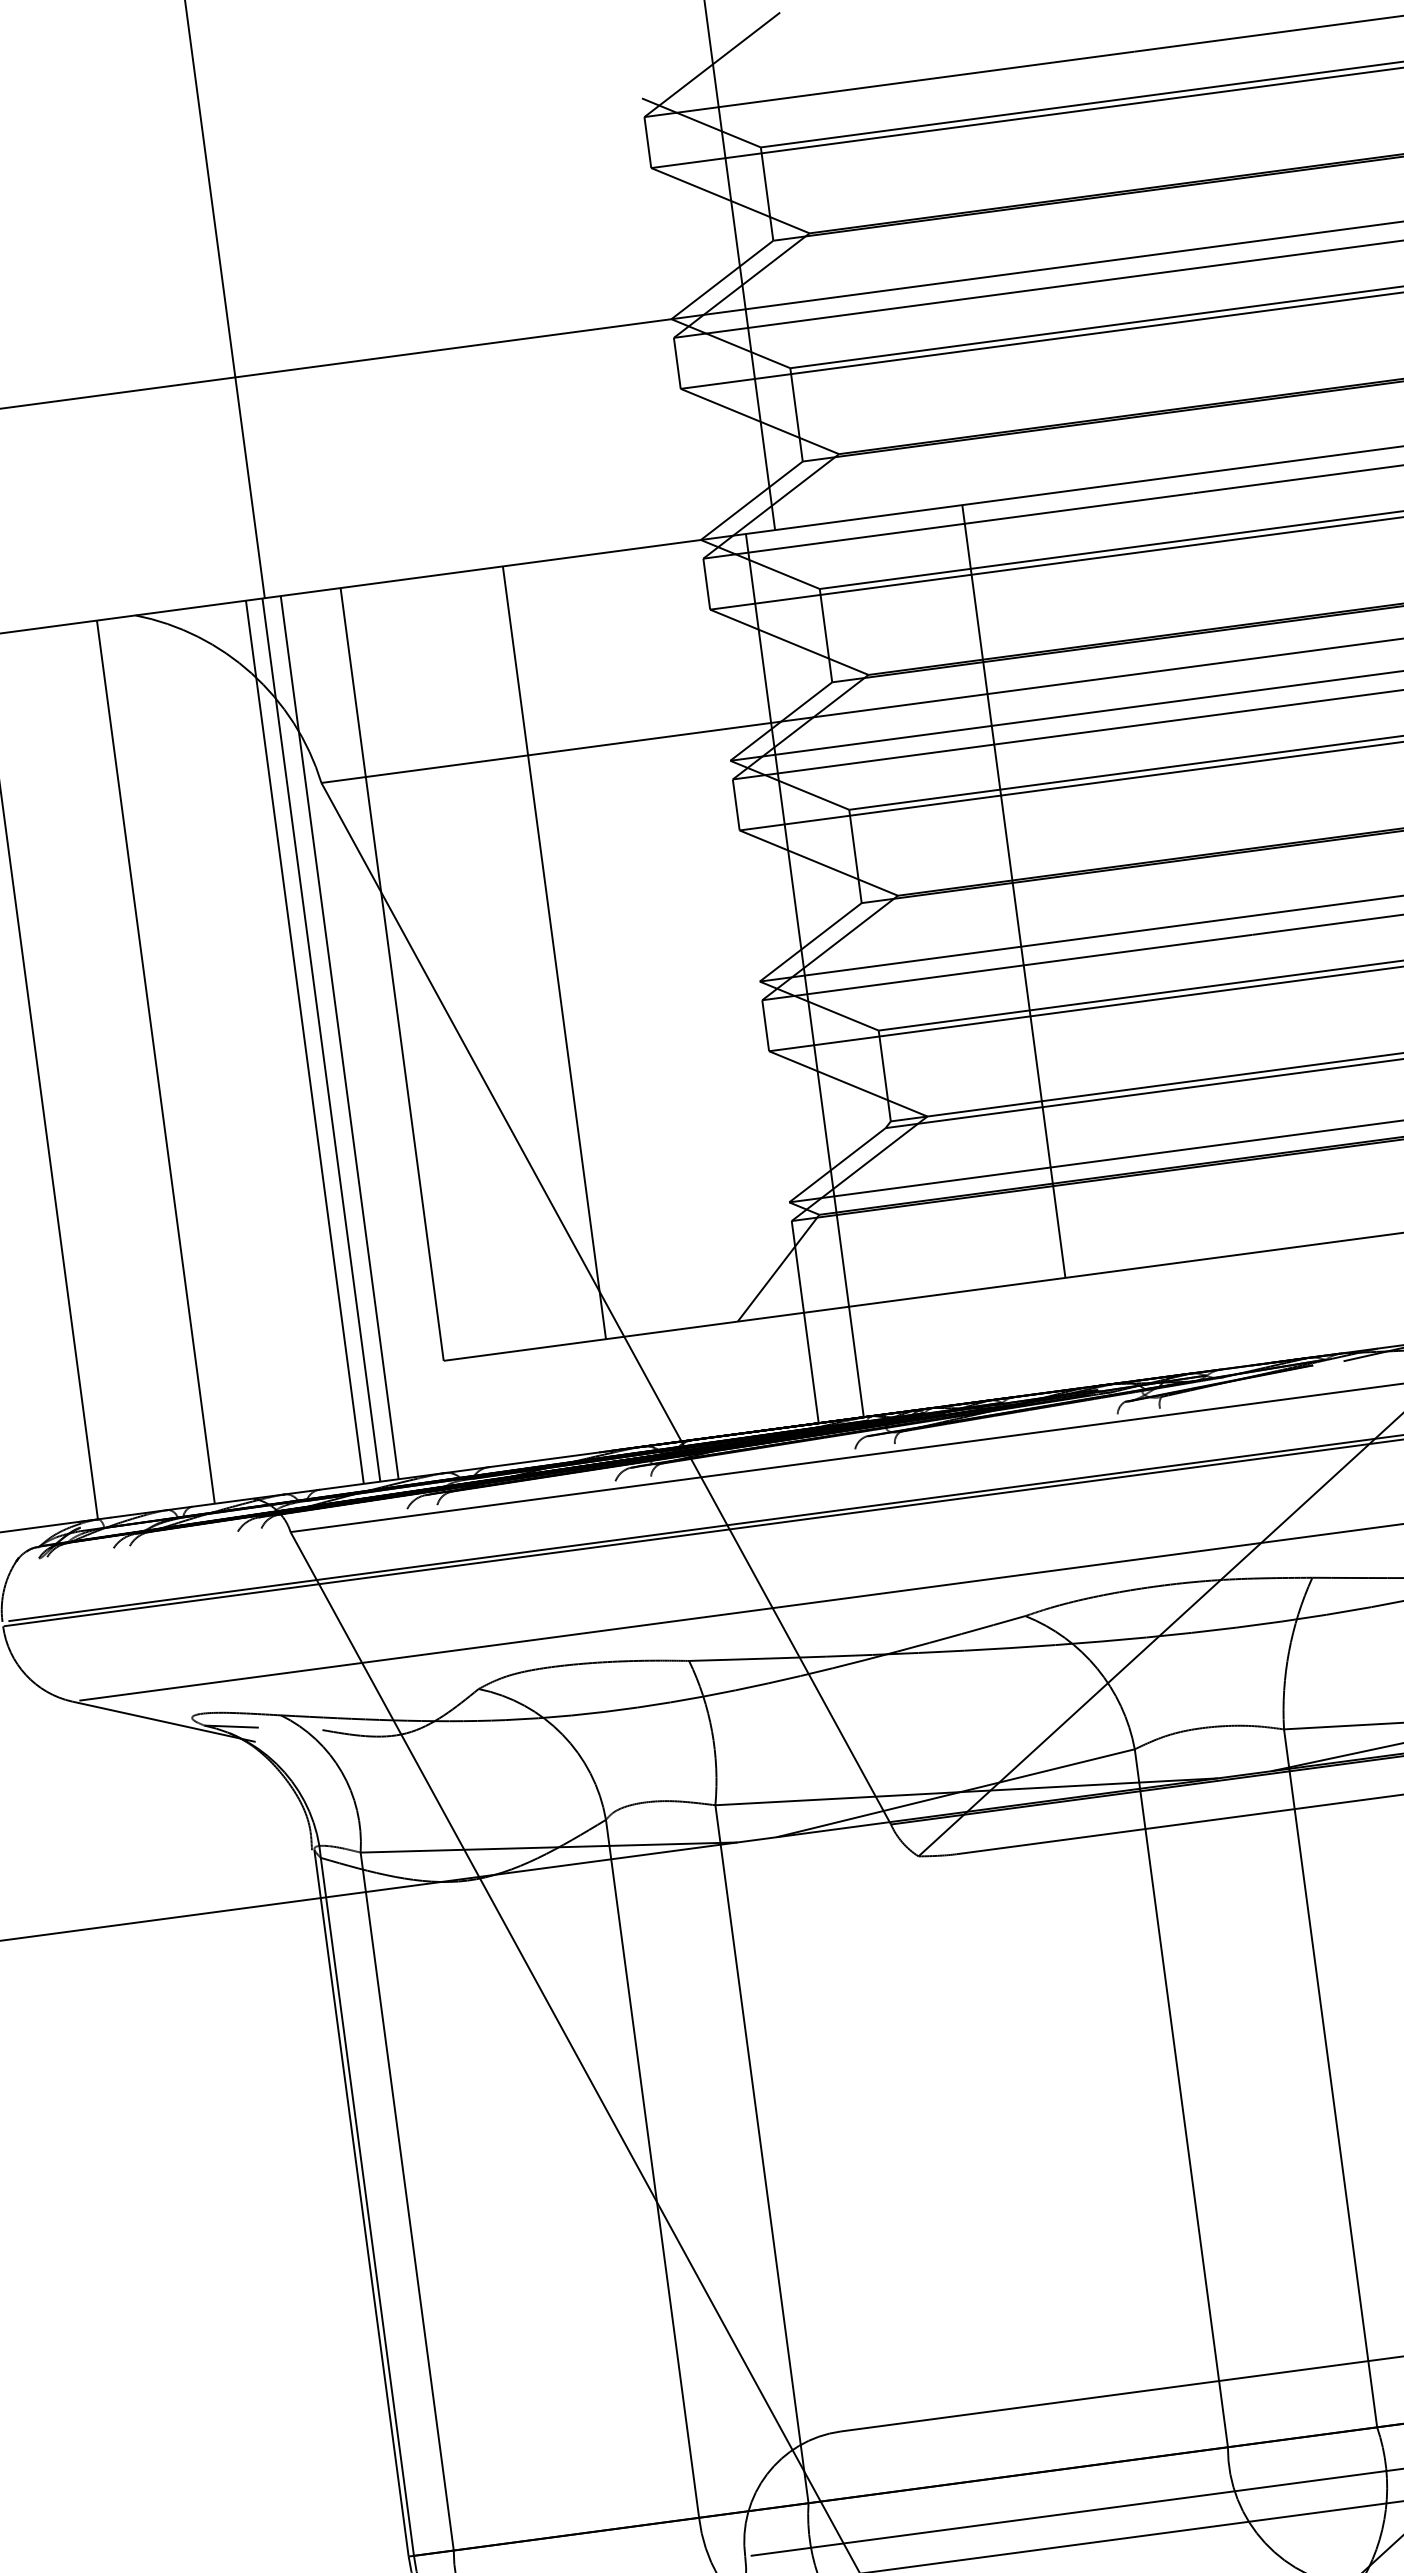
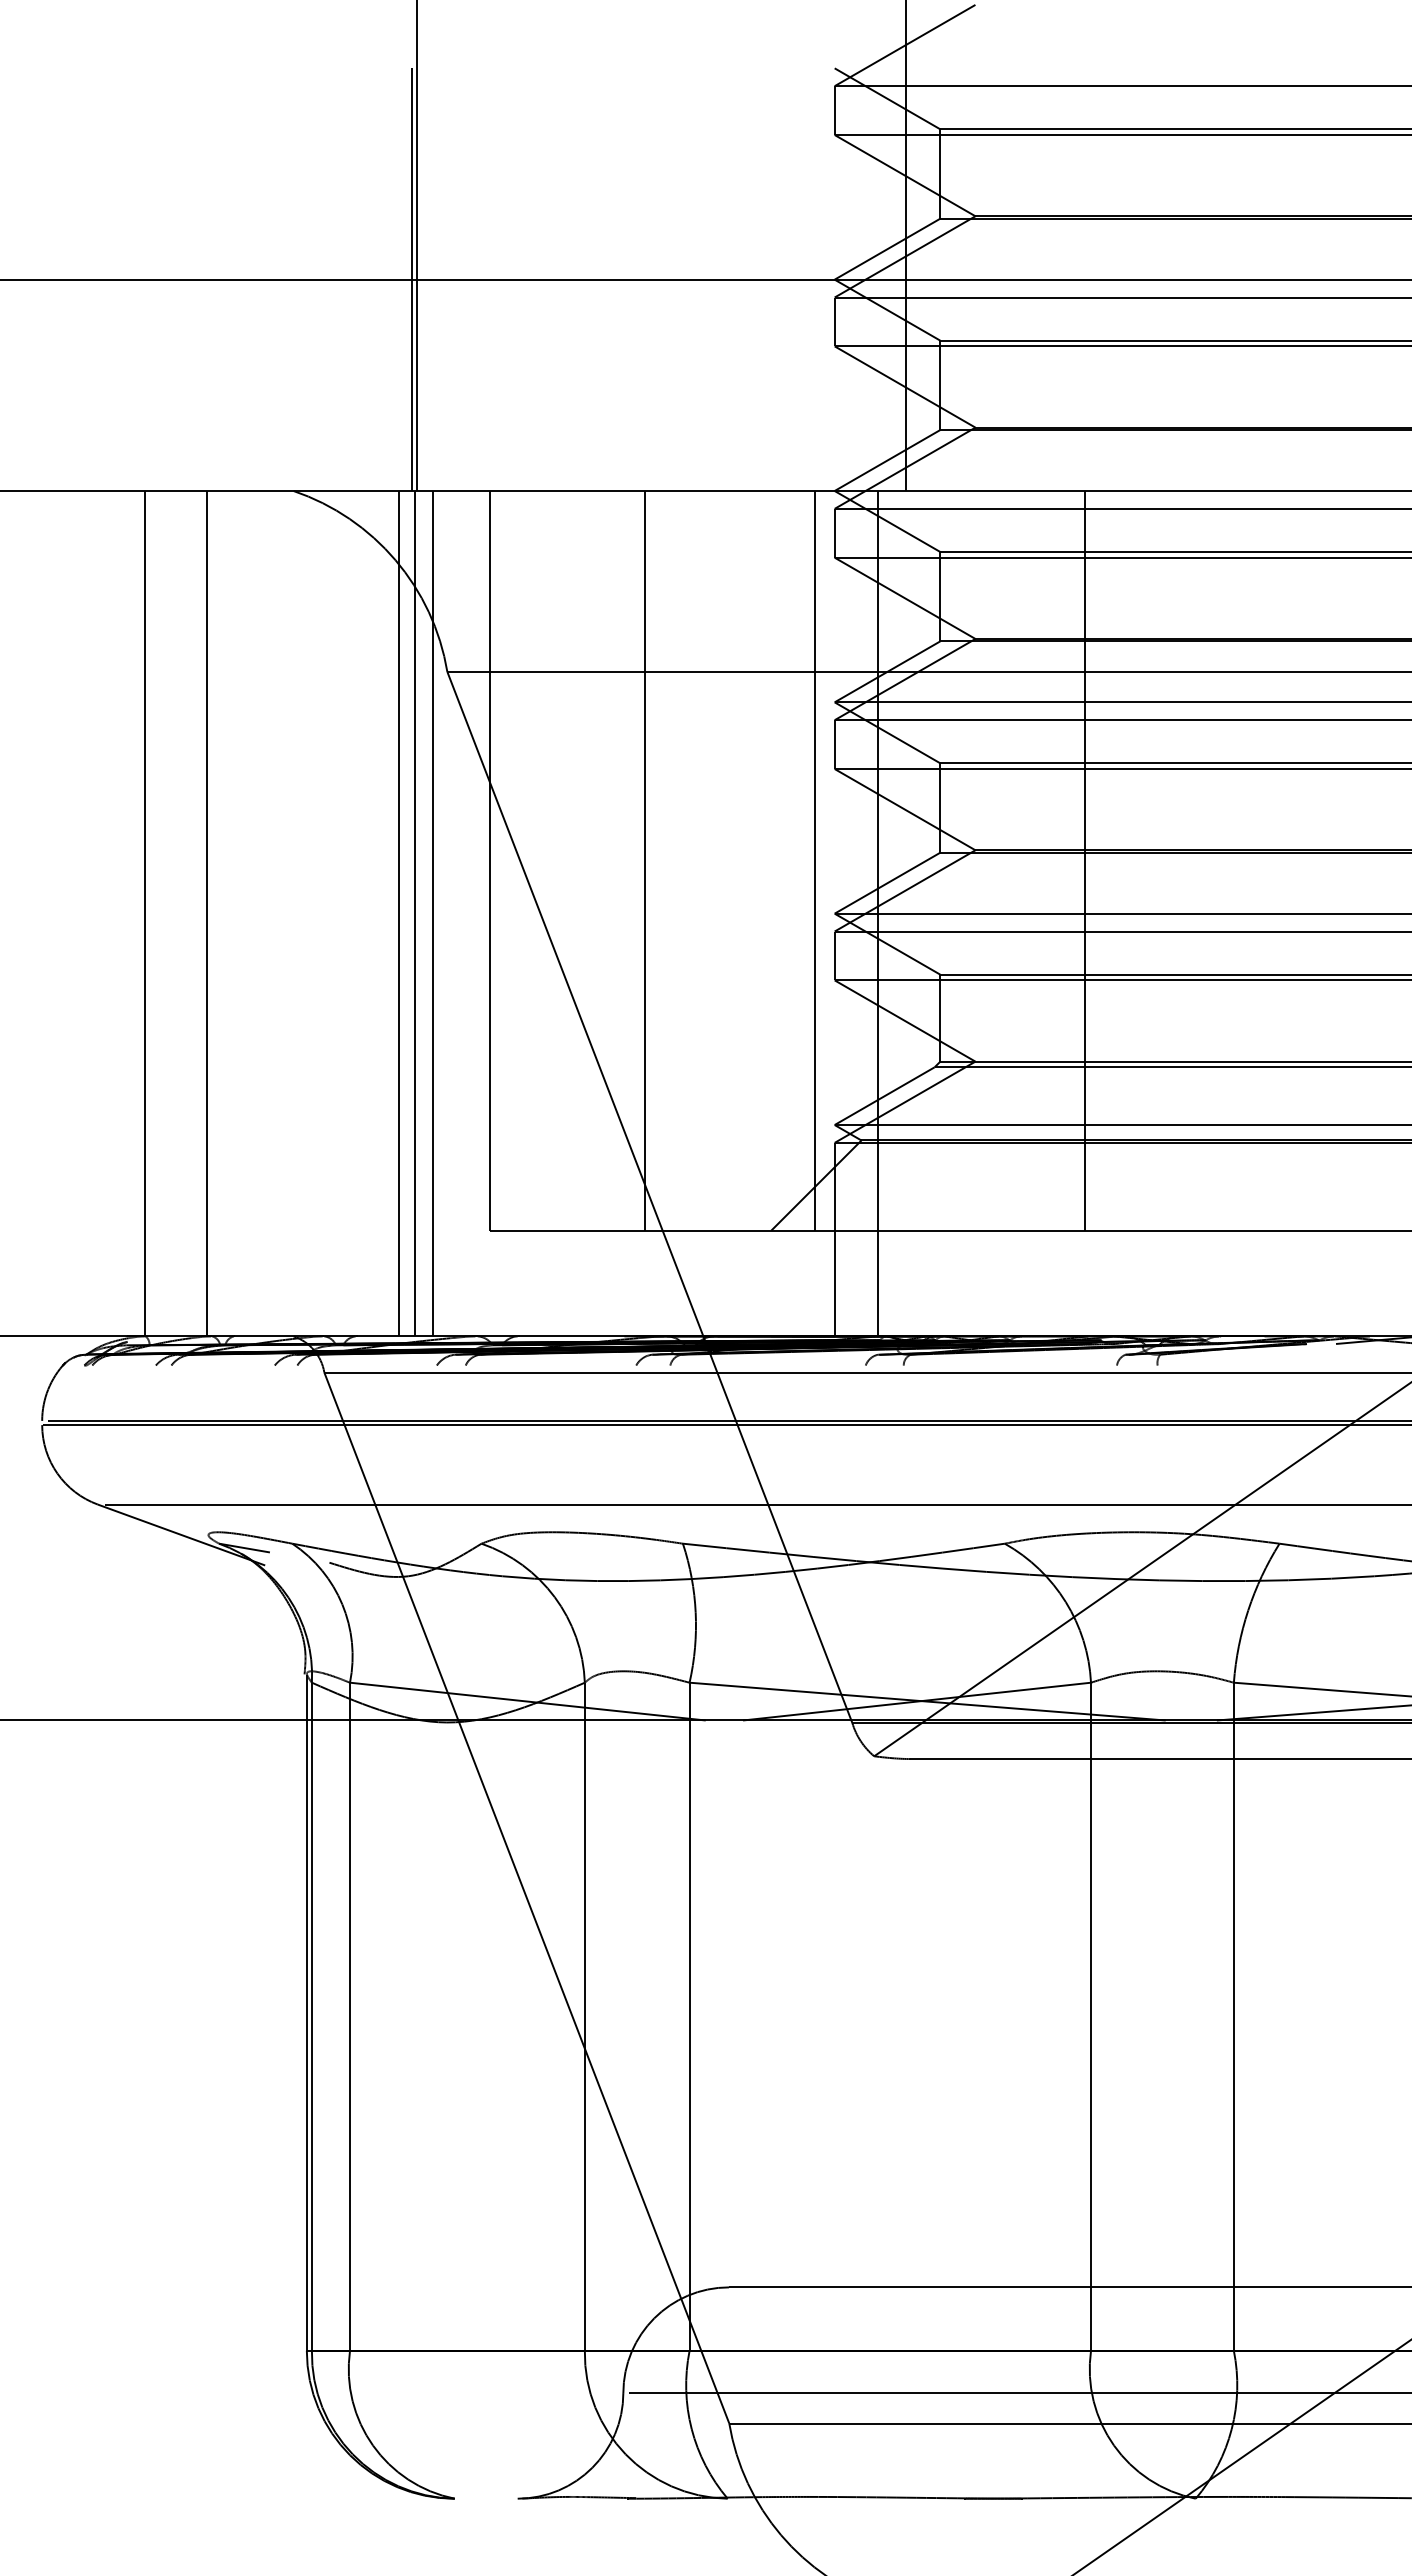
line: (230, 377) -> (412, 279), added
line: (732, 928) -> (815, 860), added
line: (155, 1061) -> (206, 913), moved

